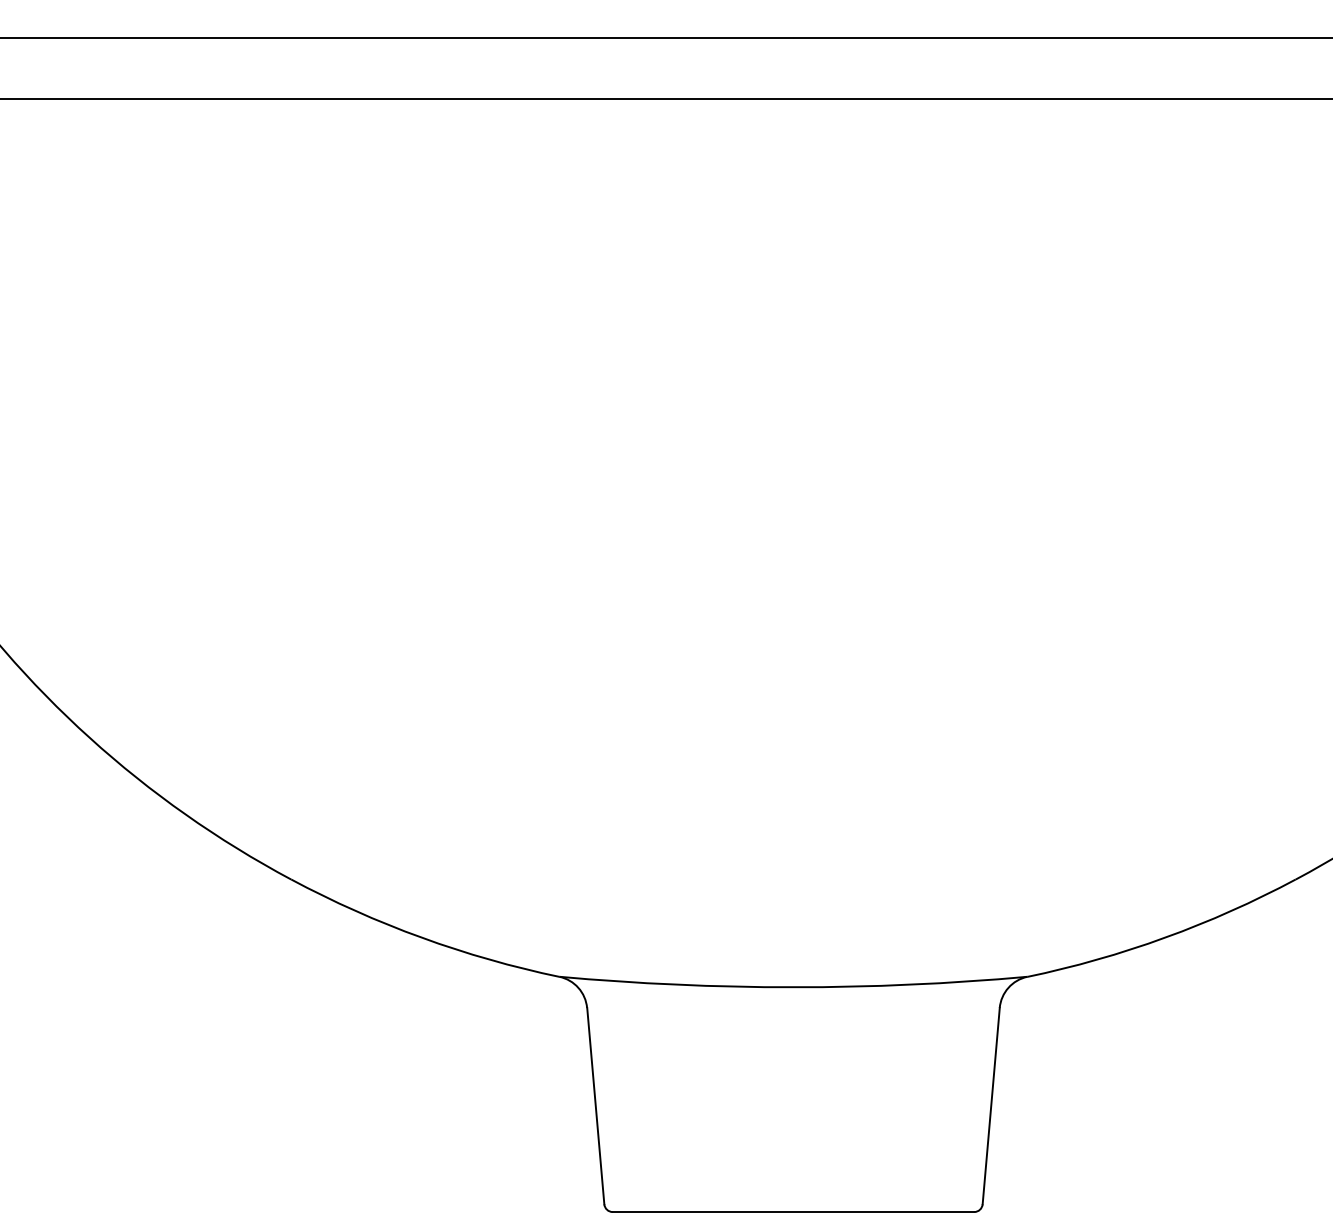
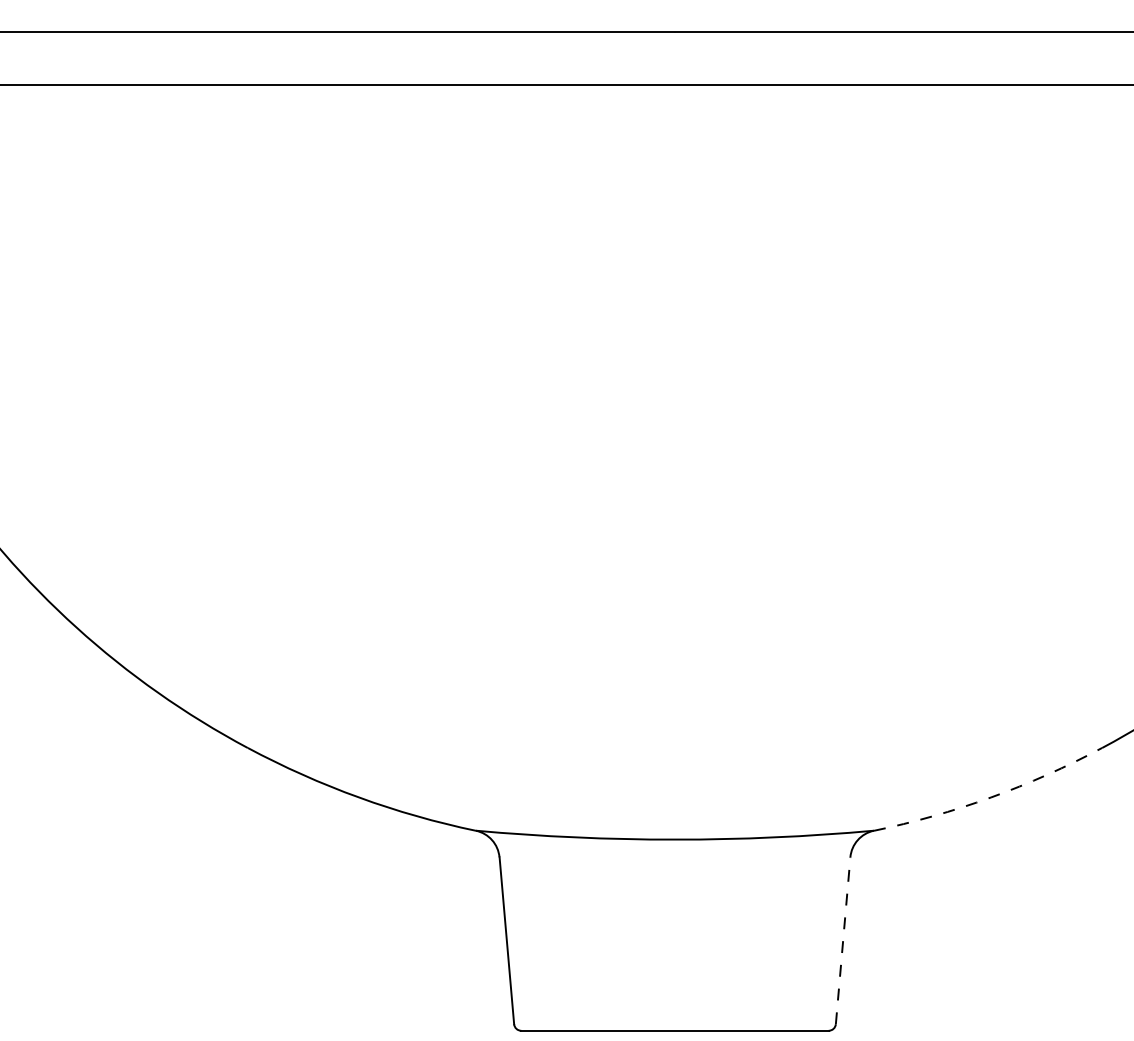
arc: (1165, 937) -> (991, 797), solid -> dashed
line: (991, 1105) -> (843, 940), solid -> dashed

